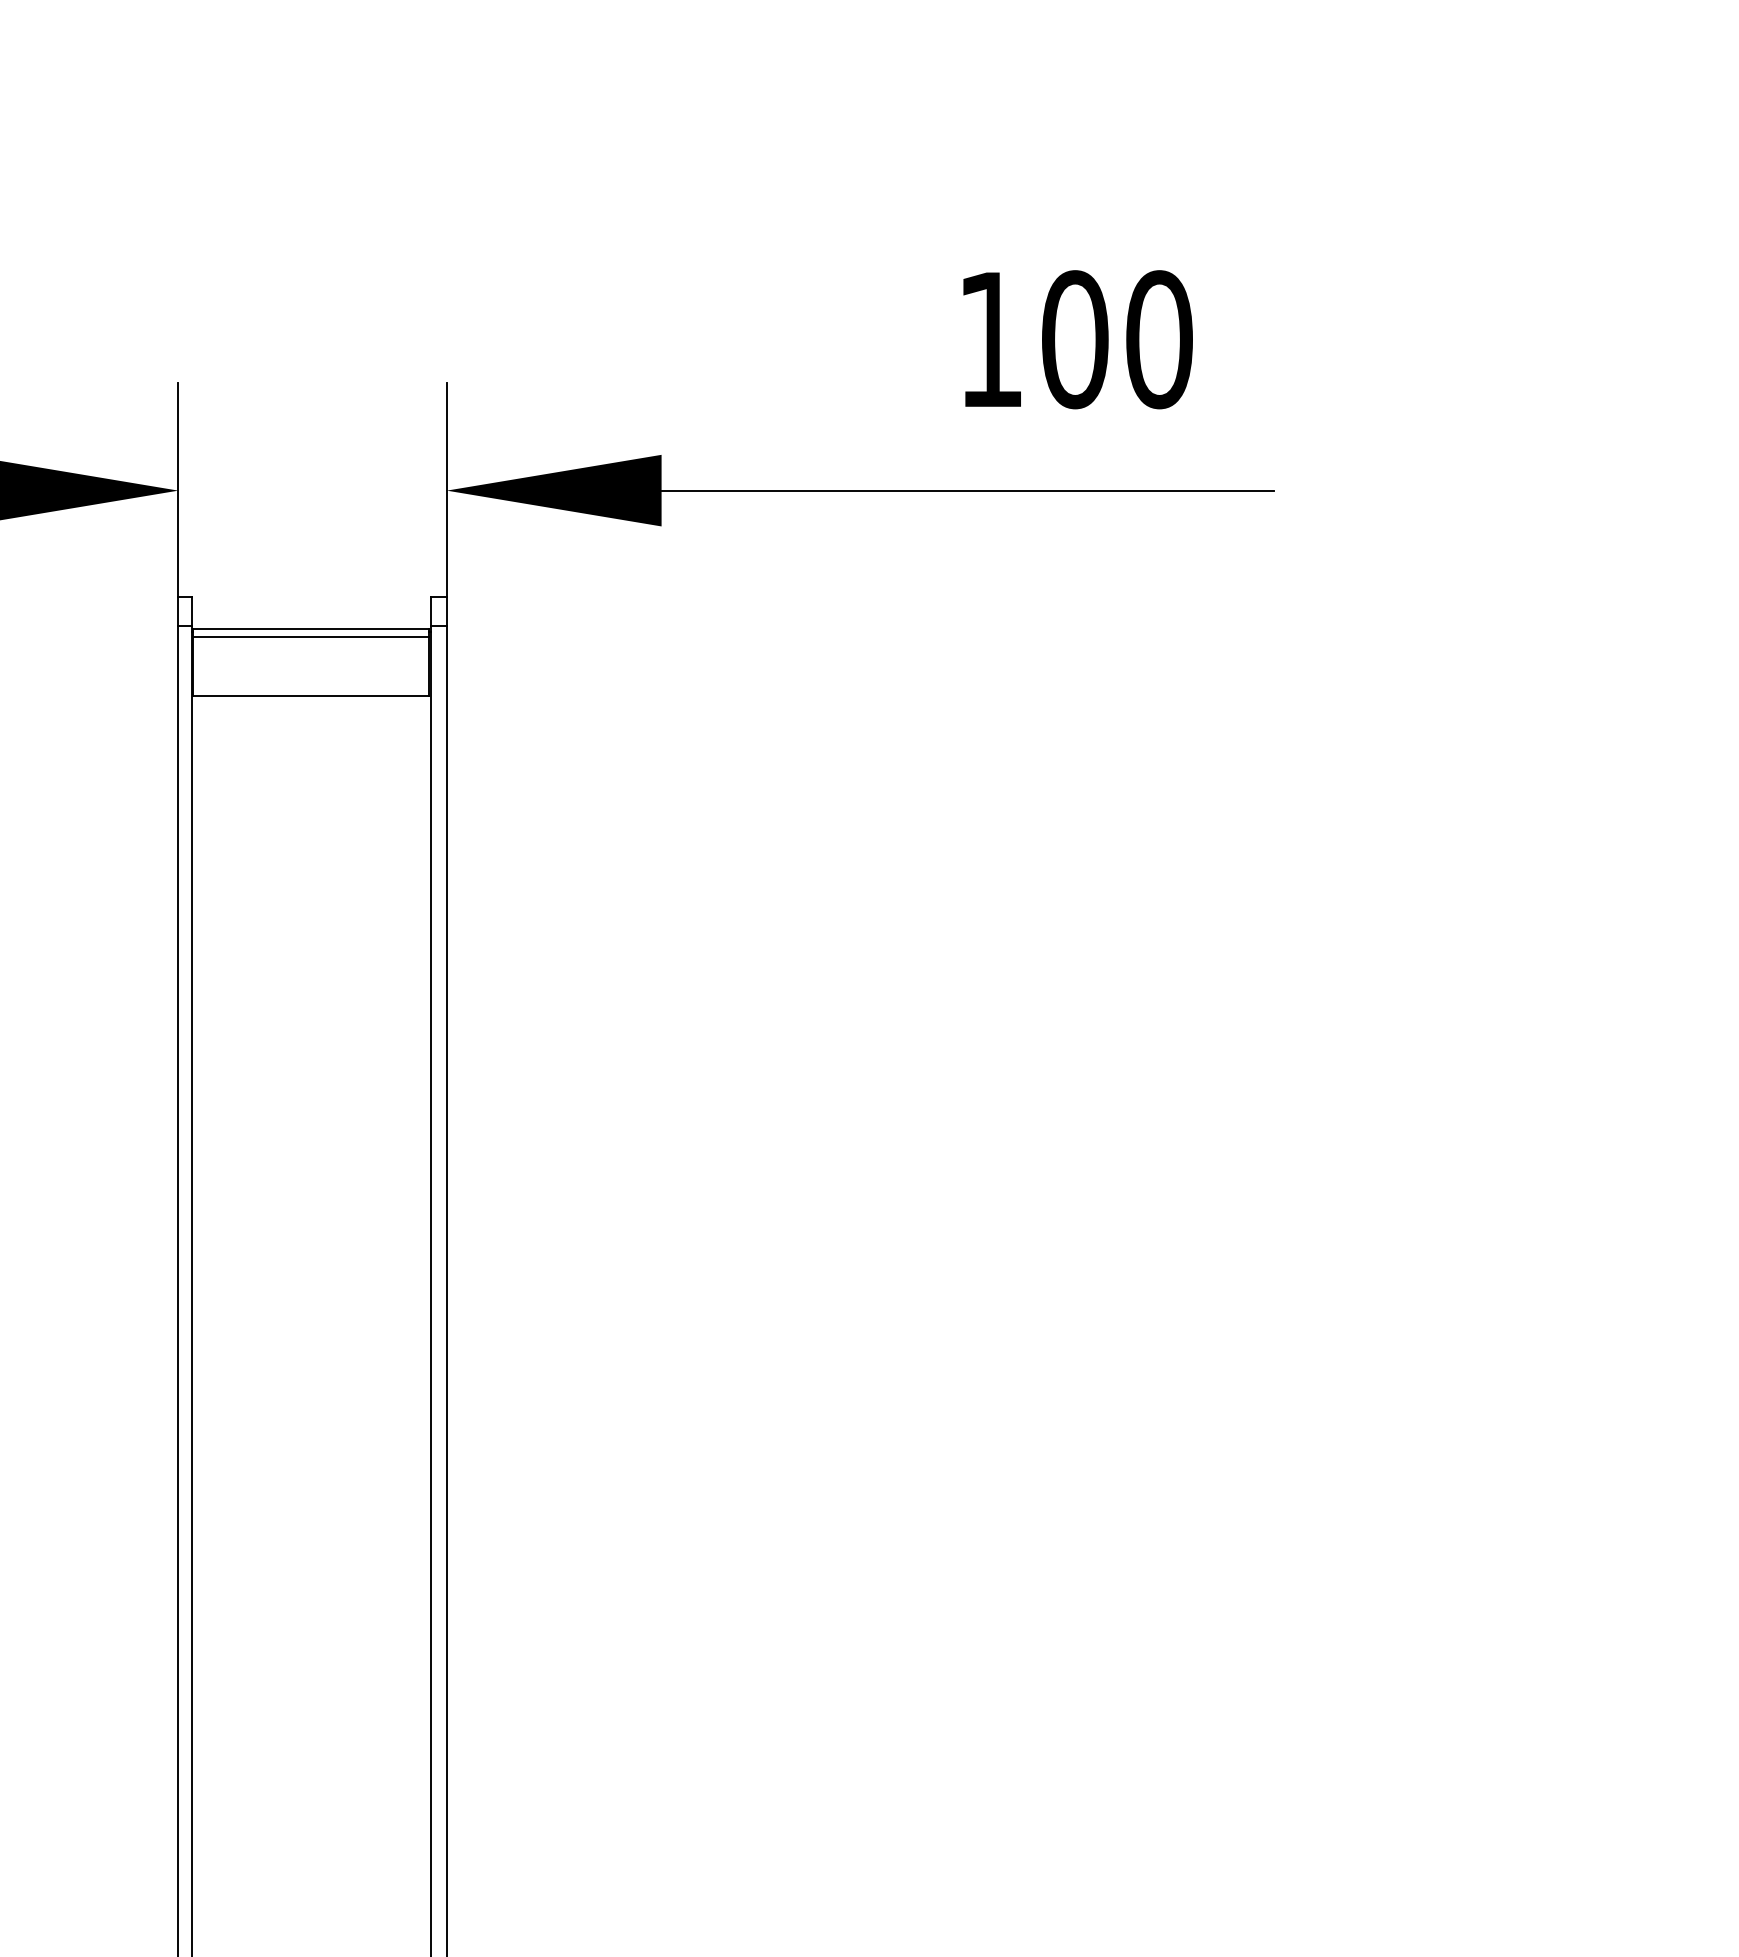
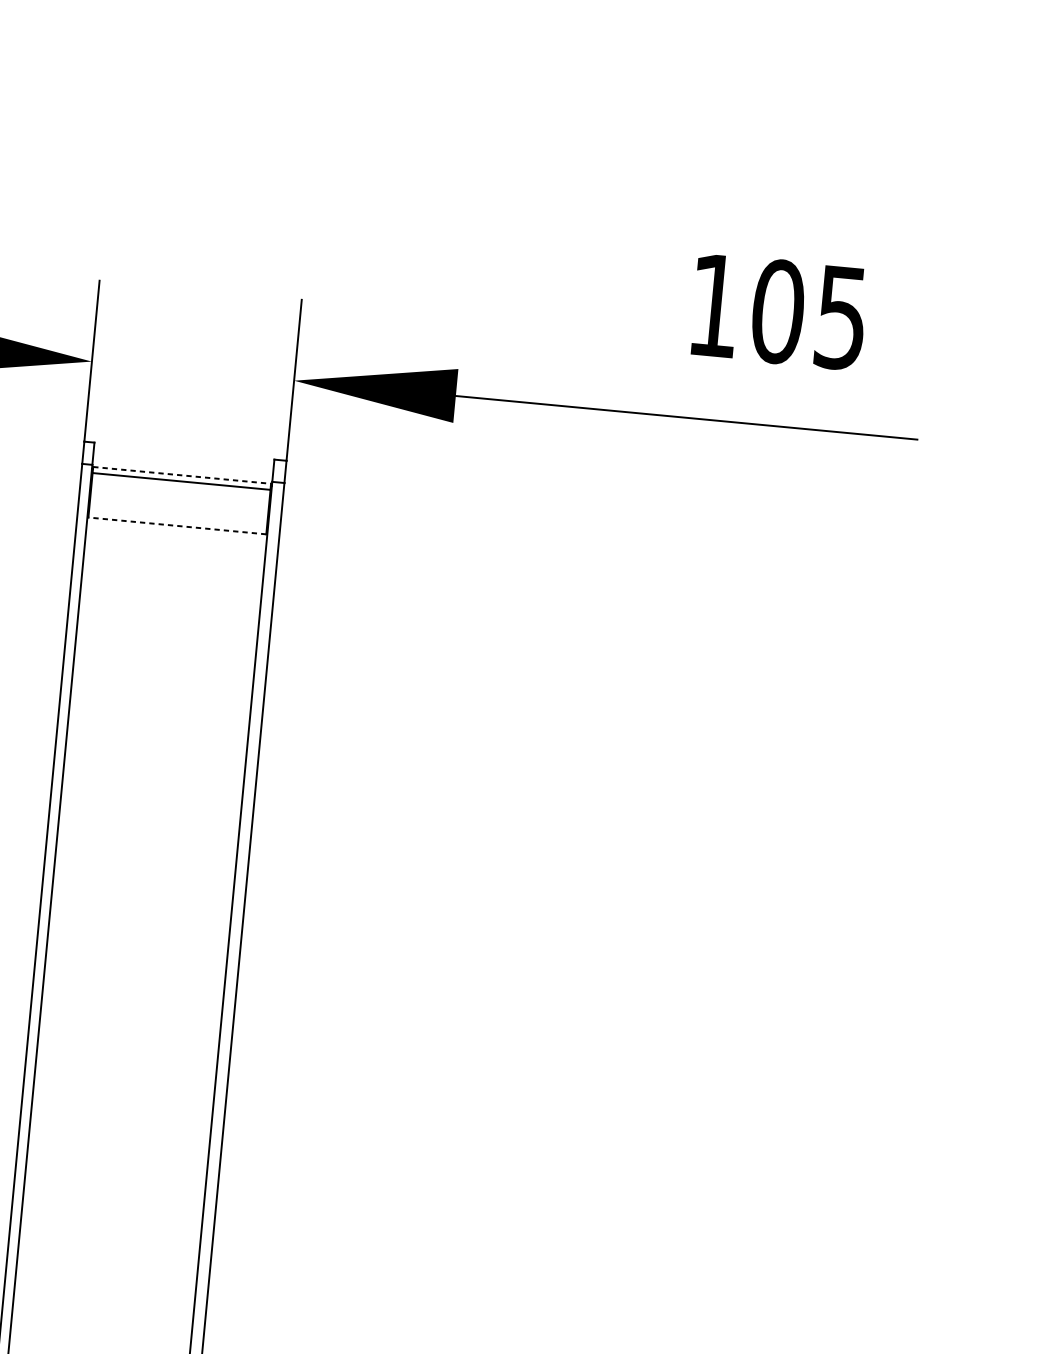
text: (1159, 339) -> (841, 317), 100 -> 105
line: (311, 629) -> (182, 475), solid -> dashed
line: (310, 696) -> (176, 526), solid -> dashed

